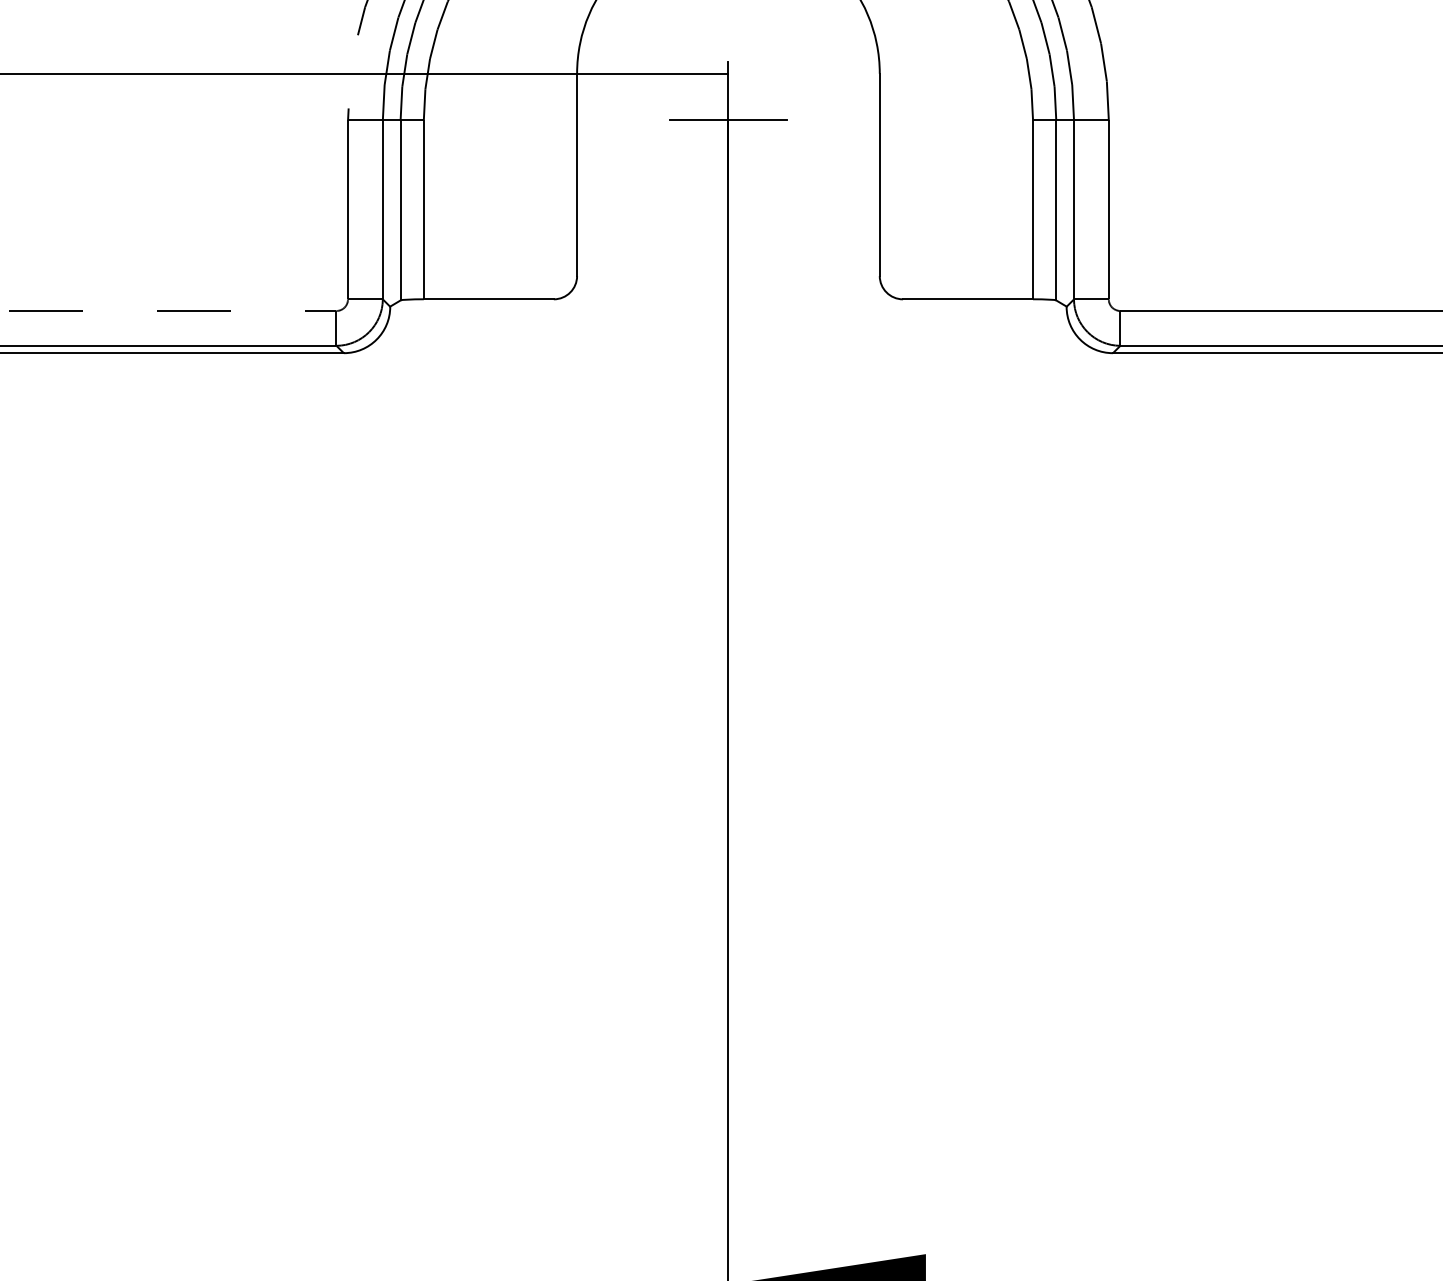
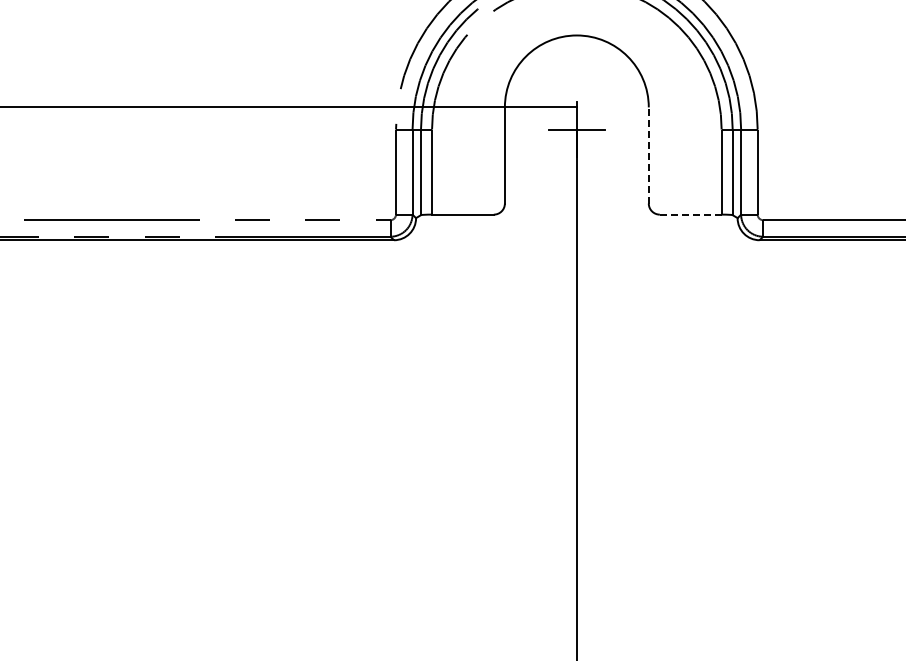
line: (879, 174) -> (648, 155), solid -> dashed
line: (967, 299) -> (690, 214), solid -> dashed

